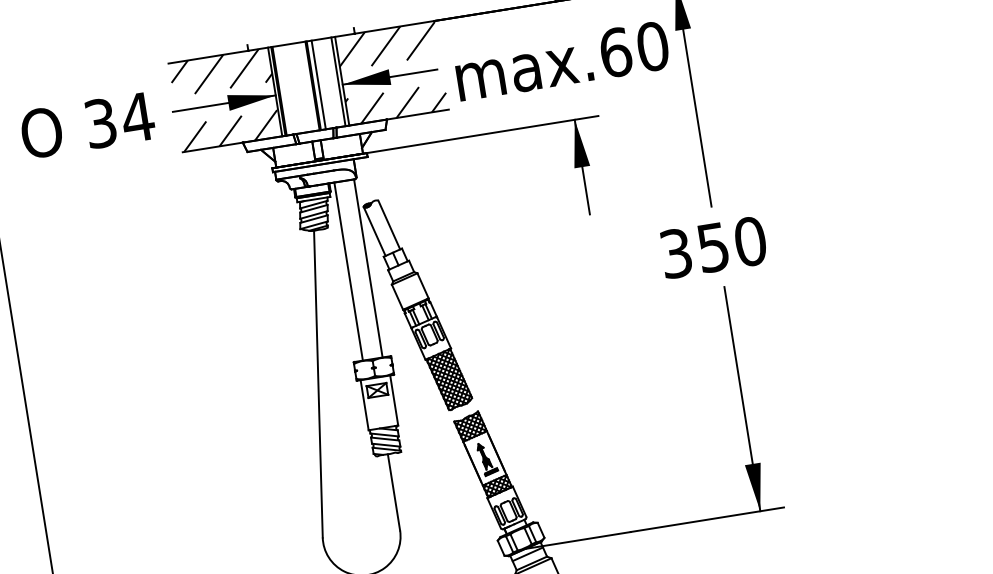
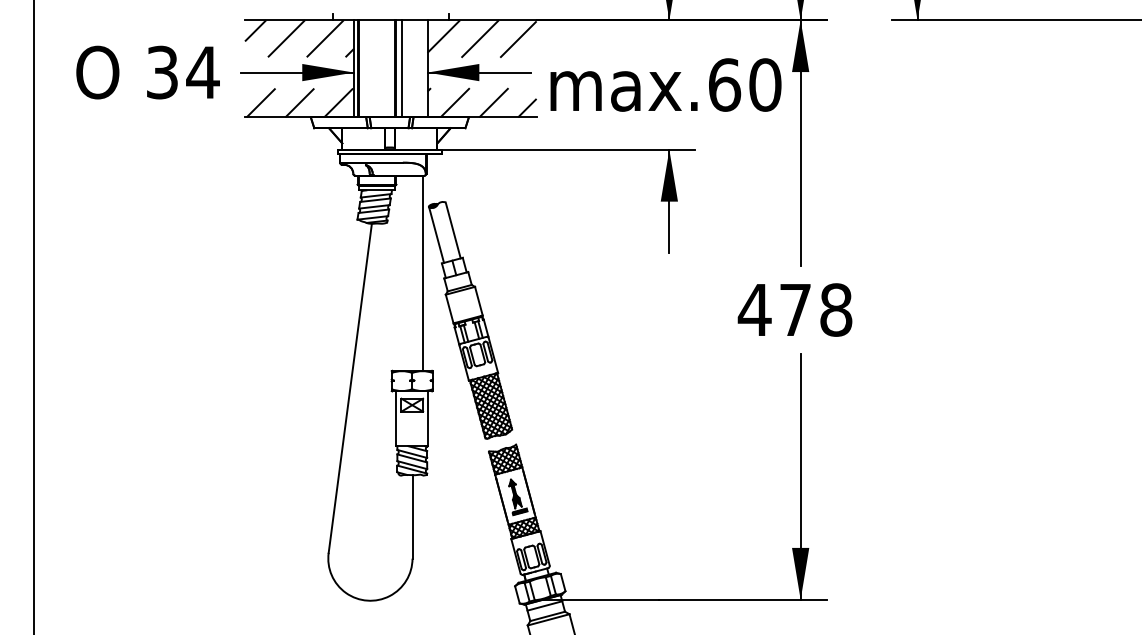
line: (338, 81) -> (423, 68), removed
text: (712, 247) -> (794, 309), 350 -> 478
line: (348, 270) -> (401, 272), removed

